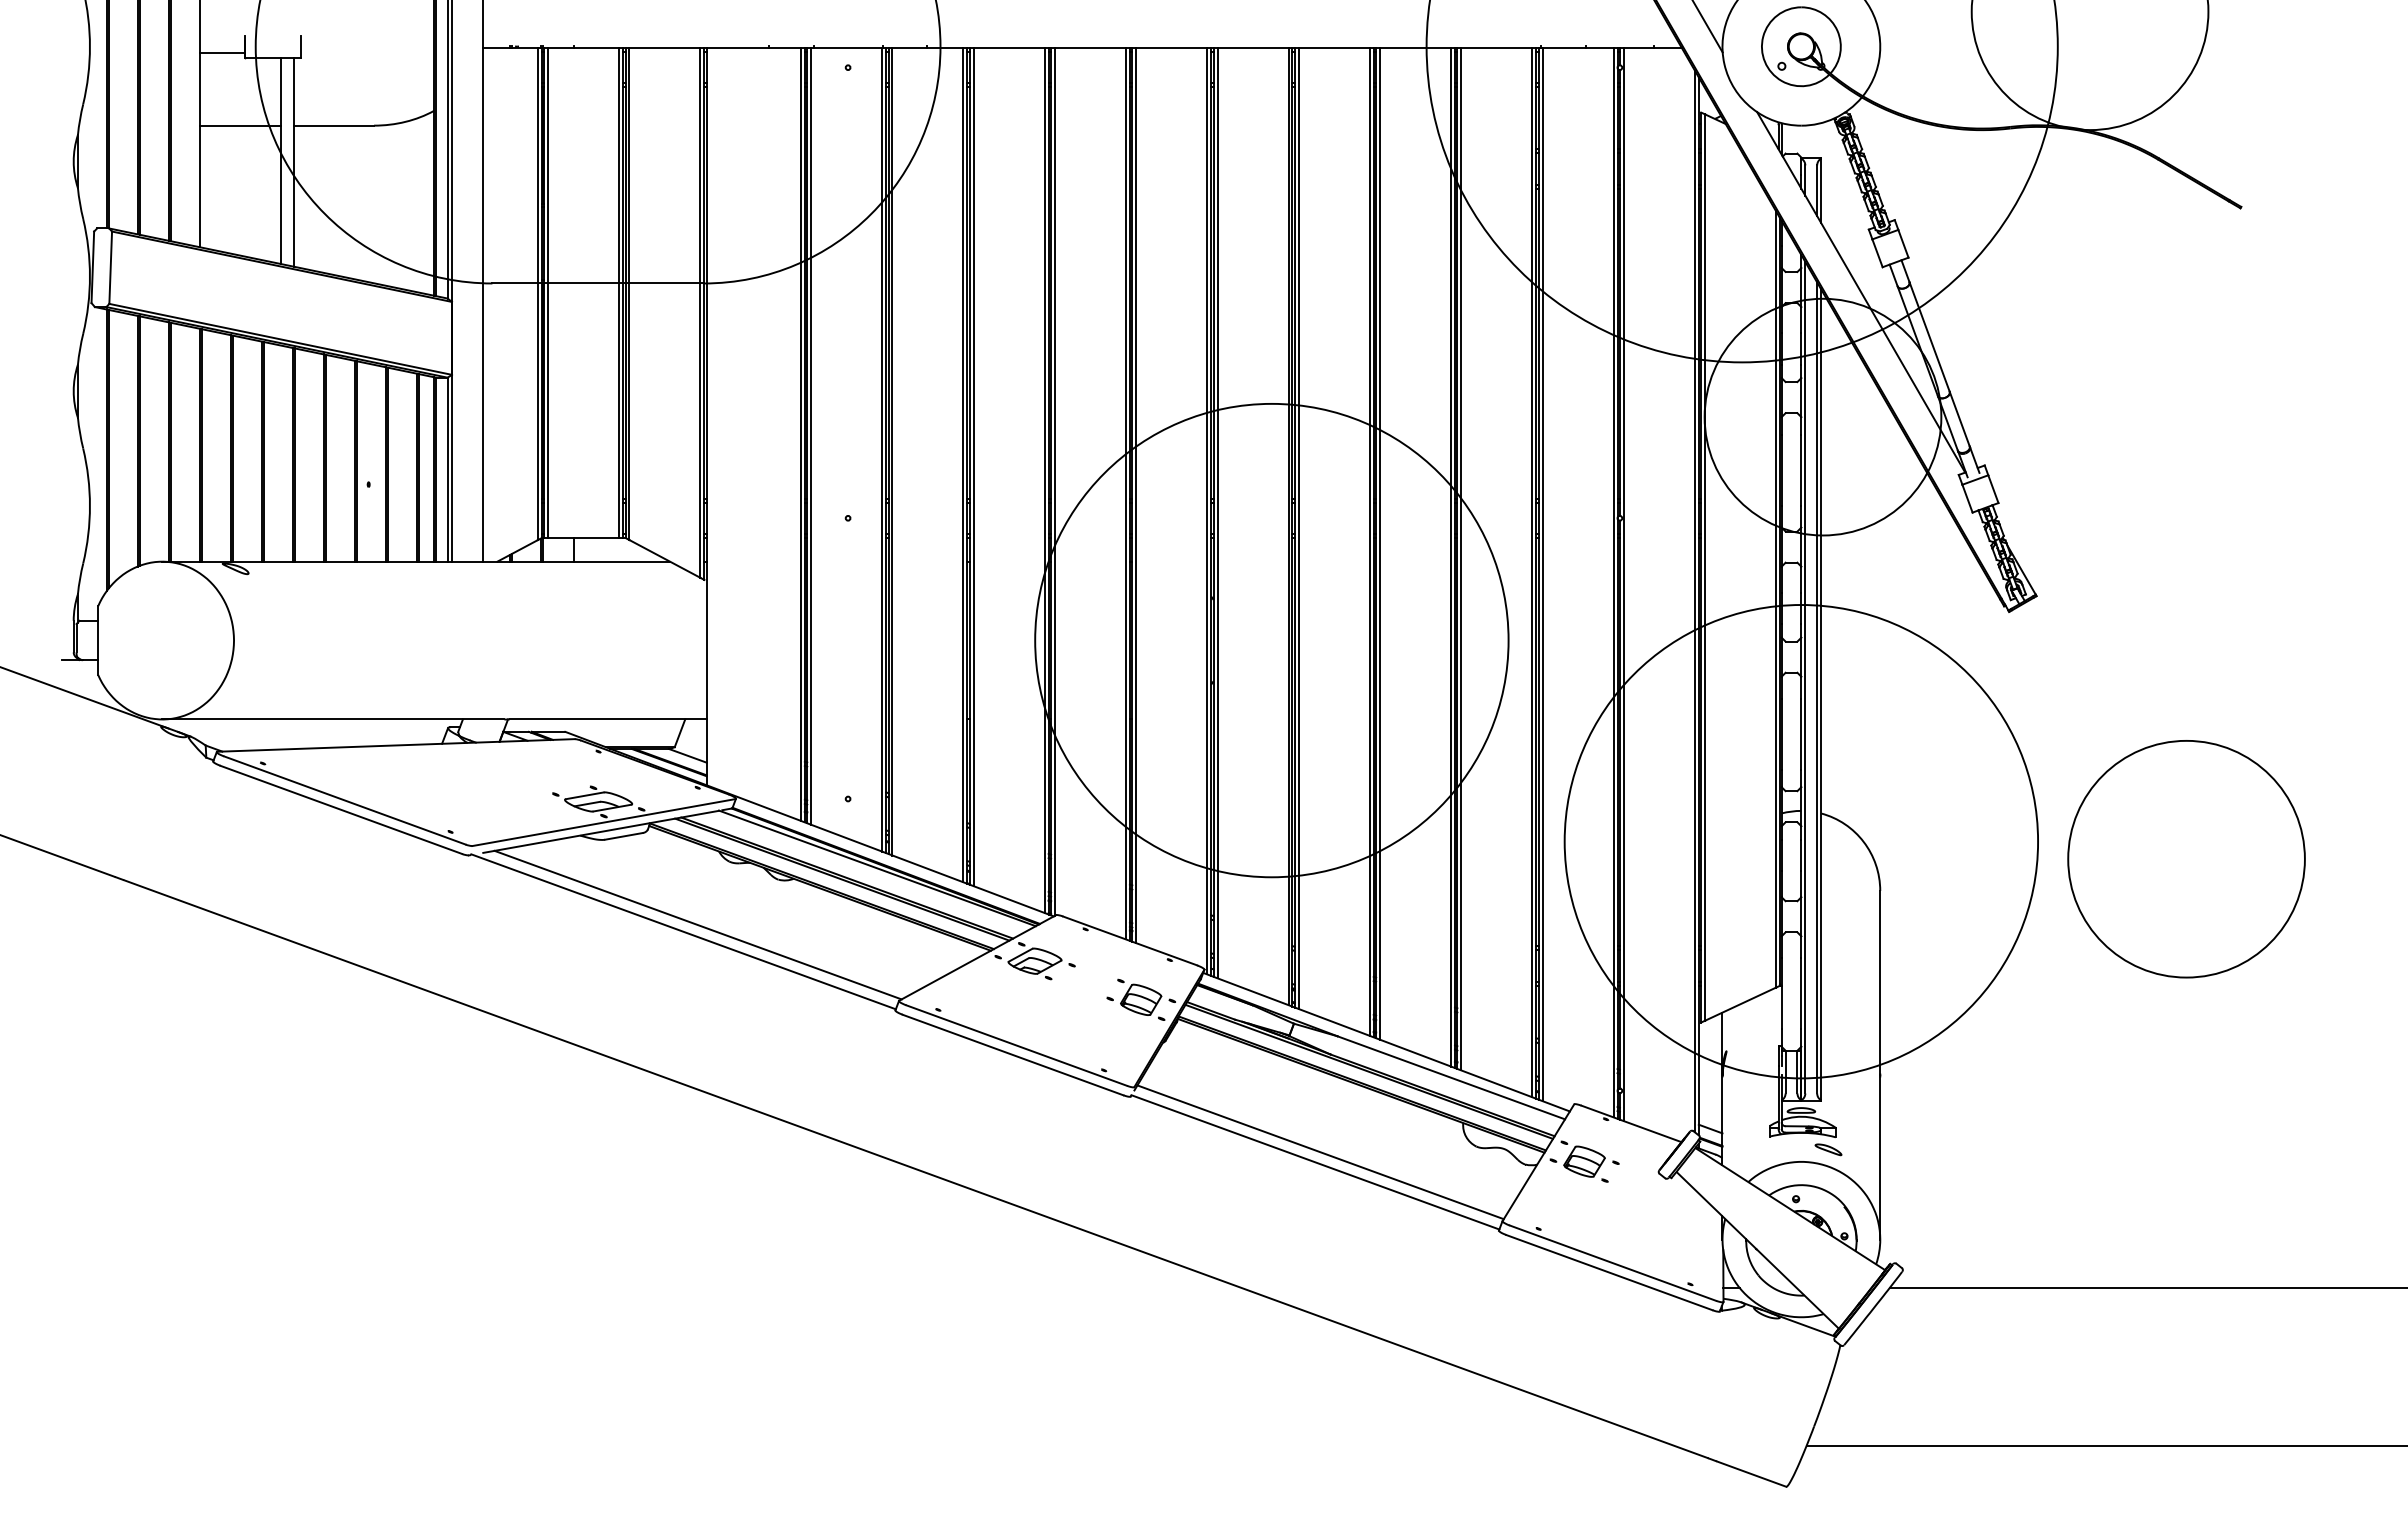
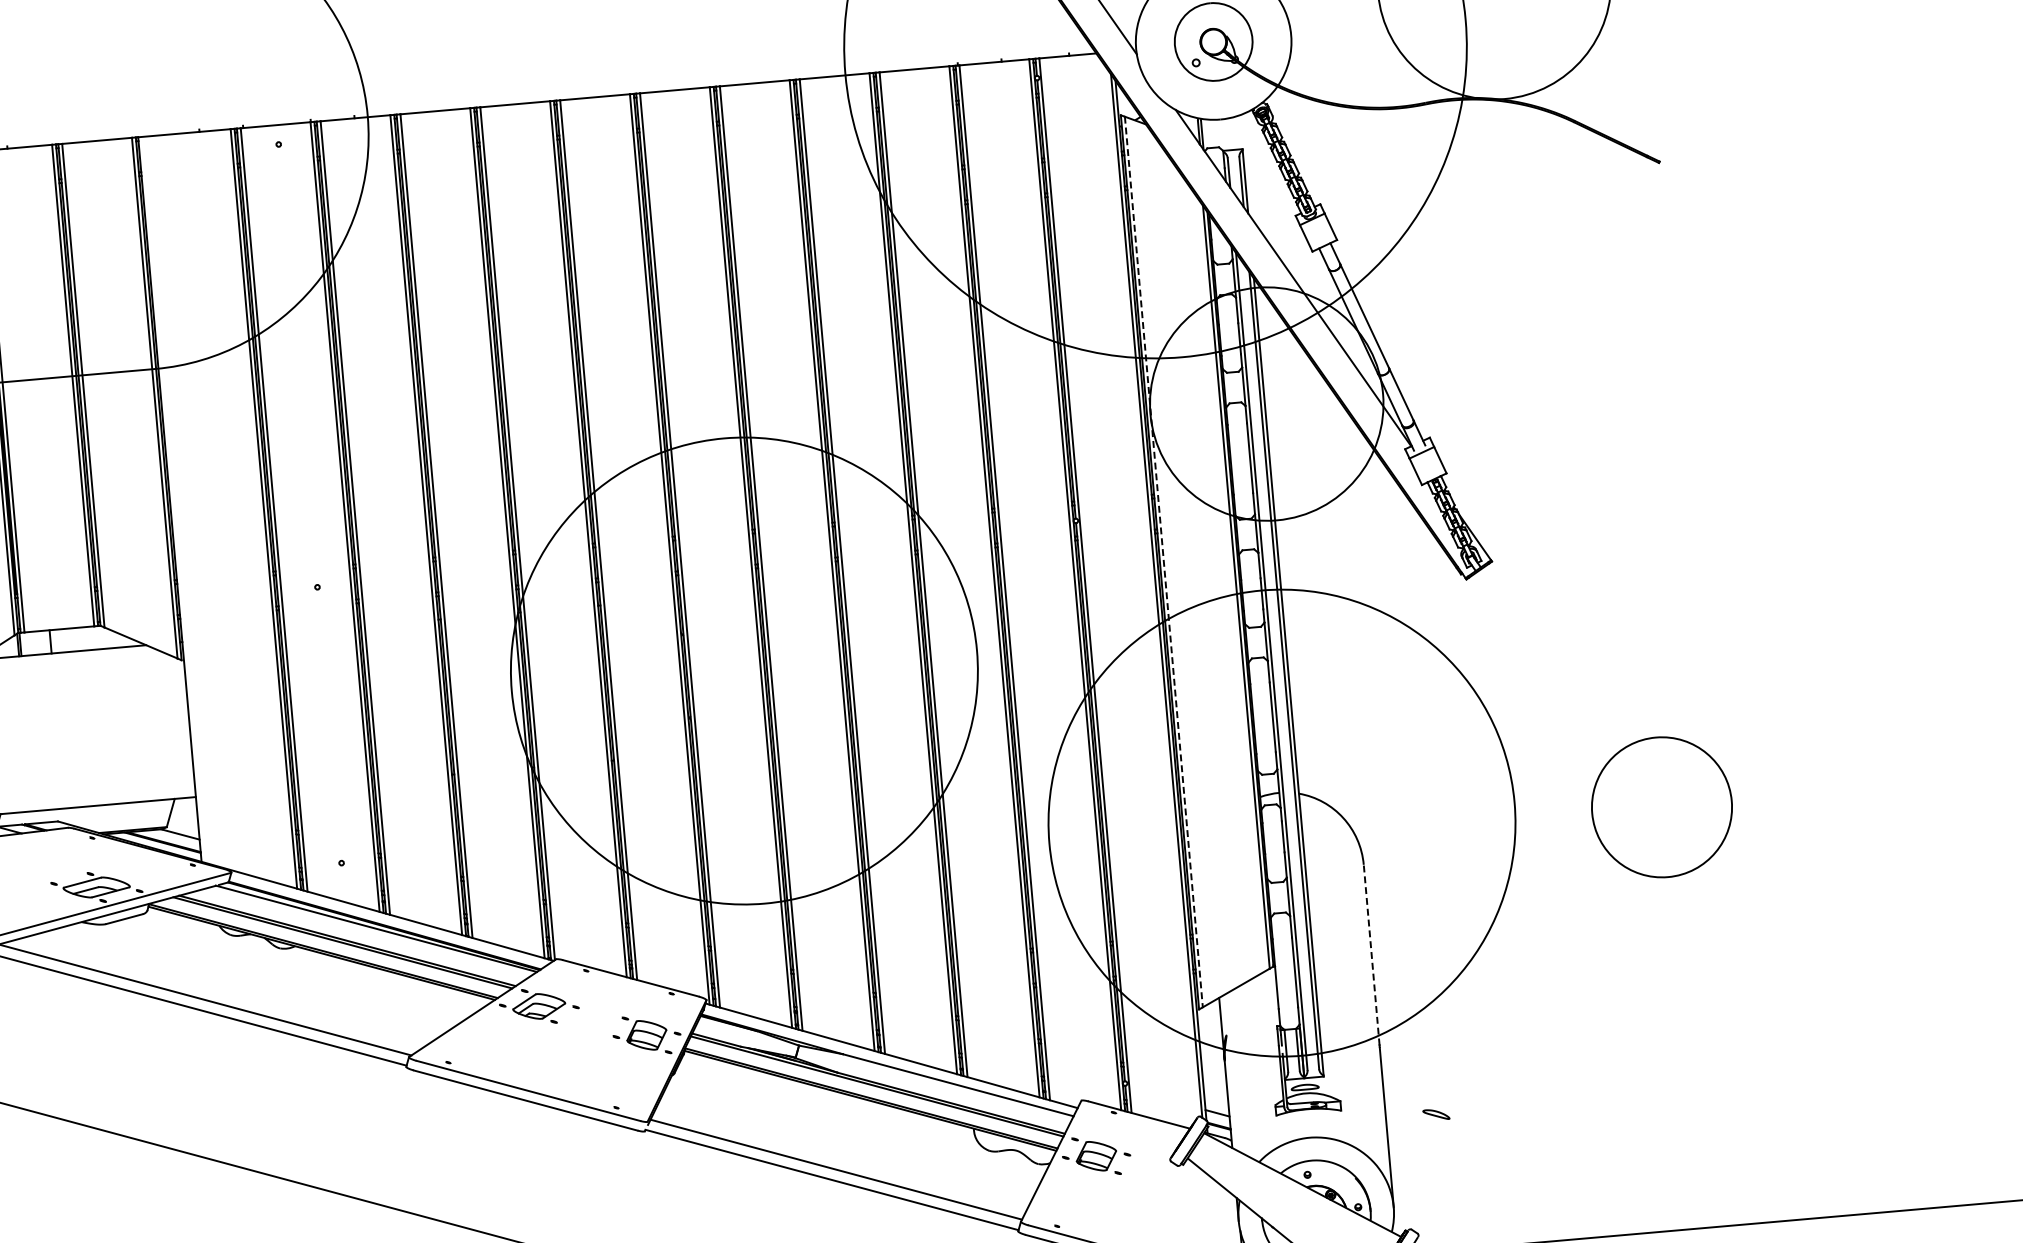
line: (1705, 568) -> (1164, 562), solid -> dashed
circle: (2186, 859) -> (1661, 807), size x0.6
line: (1880, 982) -> (1371, 954), solid -> dashed
part: (1828, 1149) -> (1436, 1114), moved

